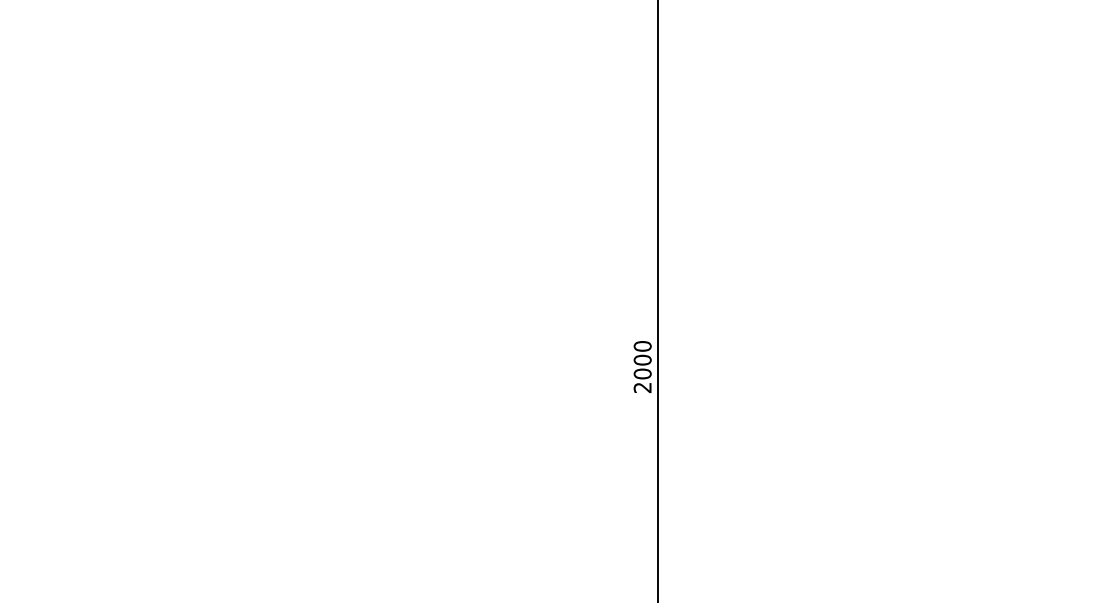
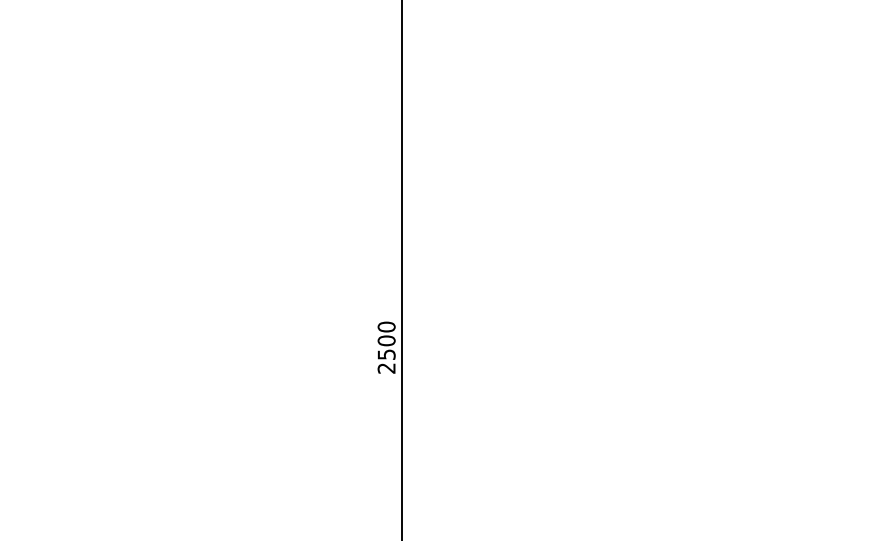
text: (642, 373) -> (386, 354), 2000 -> 2500

